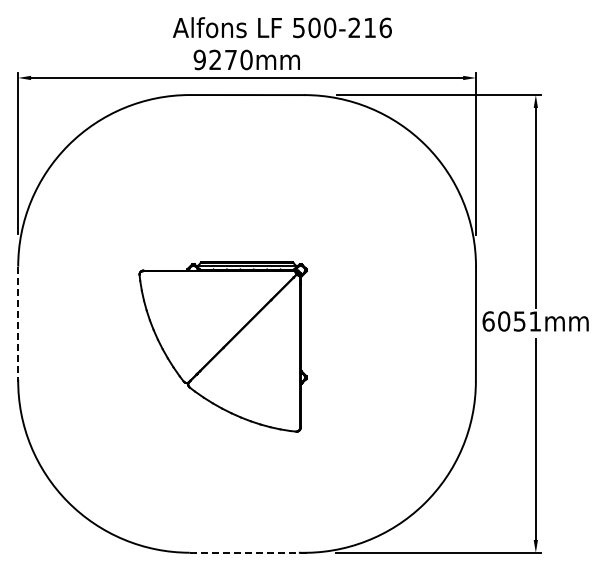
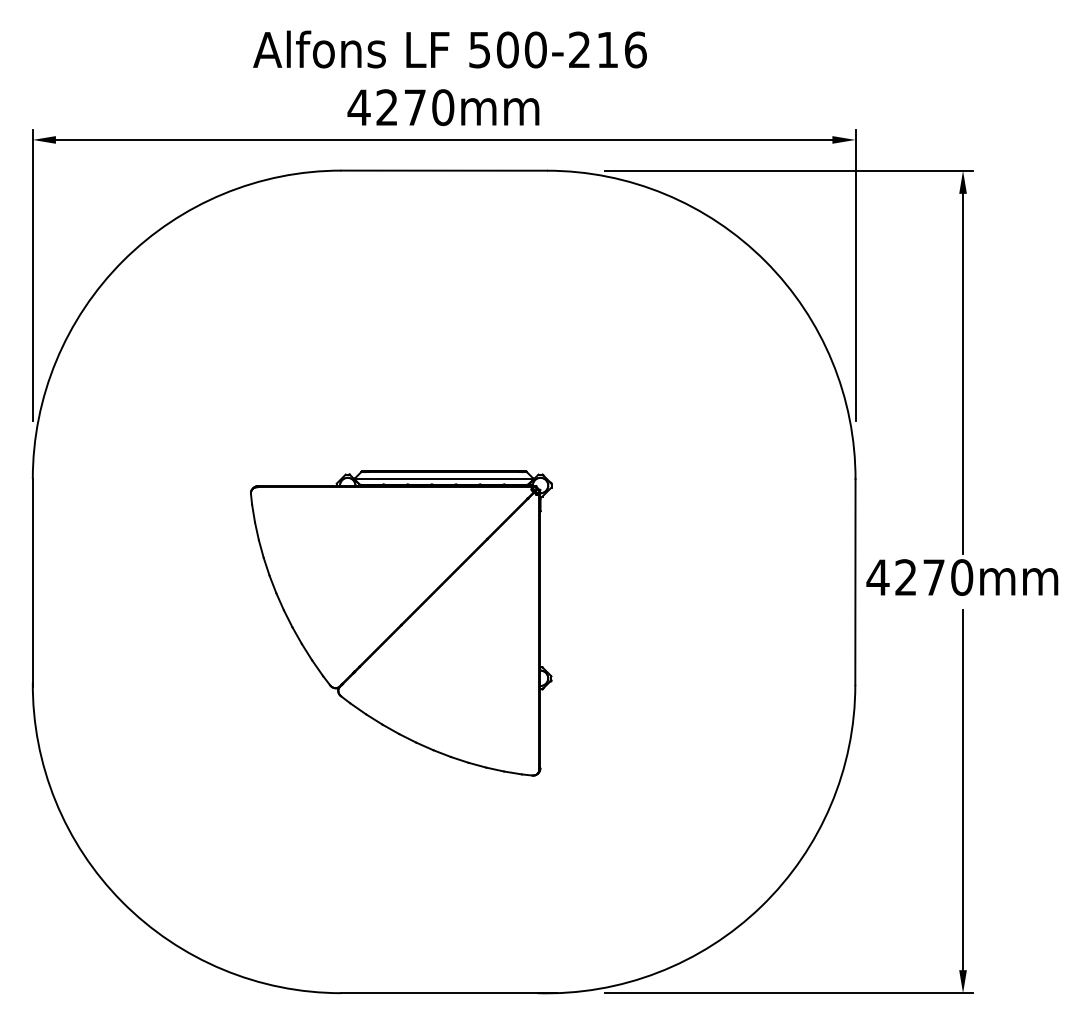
text: (281, 27) -> (448, 49), moved
text: (199, 59) -> (358, 106), 9270mm -> 4270mm
text: (511, 321) -> (919, 577), 6051mm -> 4270mm
line: (18, 324) -> (33, 582), dashed -> solid
line: (249, 552) -> (448, 992), dashed -> solid

